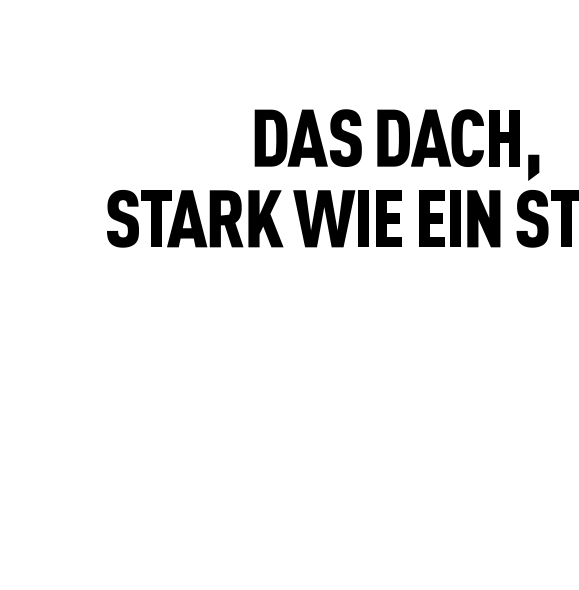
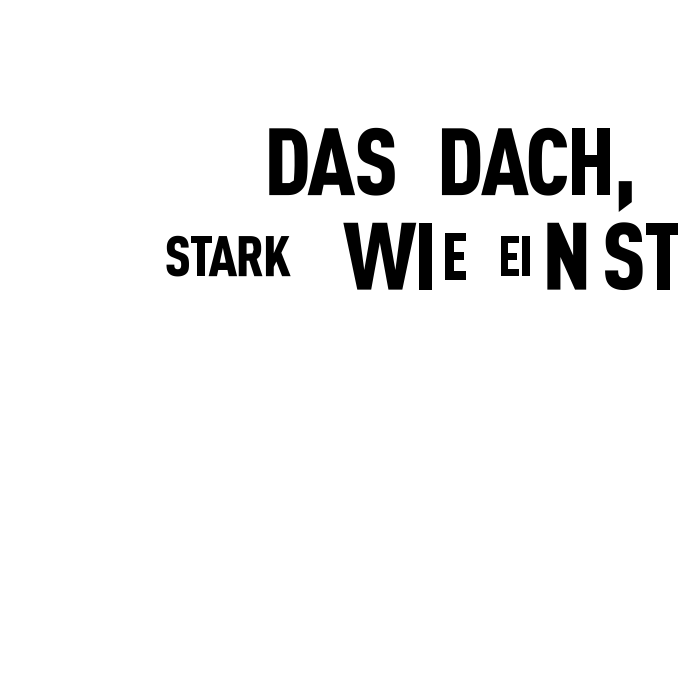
part: (307, 137) -> (331, 161), moved
part: (195, 218) -> (228, 255), size x0.6
part: (388, 219) -> (455, 256), size x0.7
part: (440, 219) -> (515, 256), size x0.6

